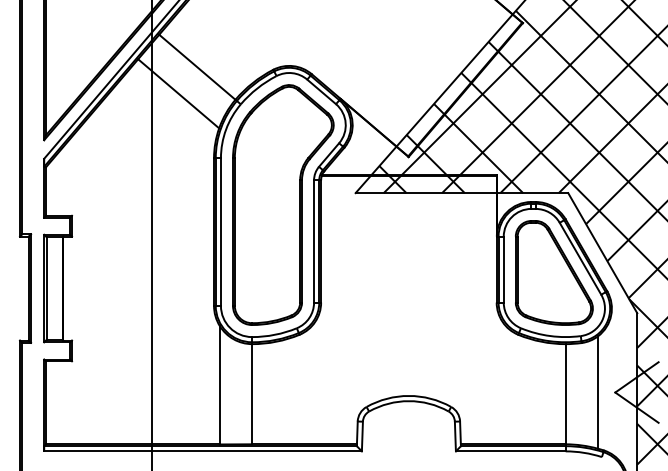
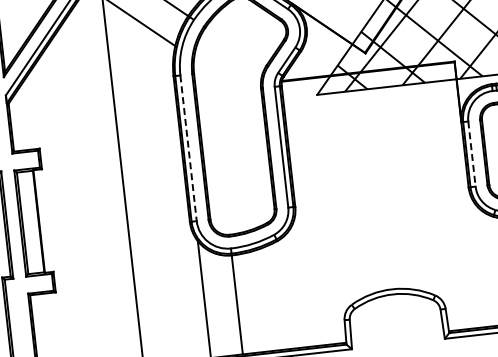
line: (220, 232) -> (188, 148), solid -> dashed
line: (503, 269) -> (471, 153), solid -> dashed

